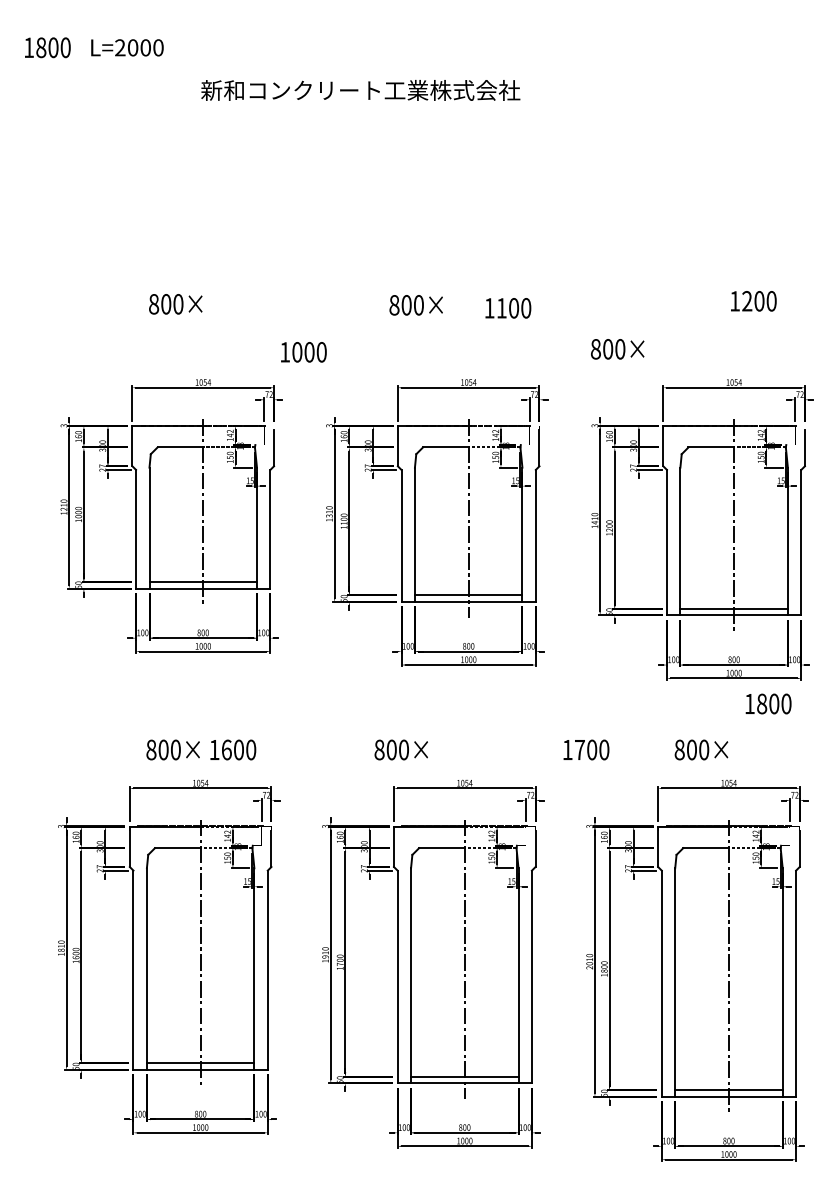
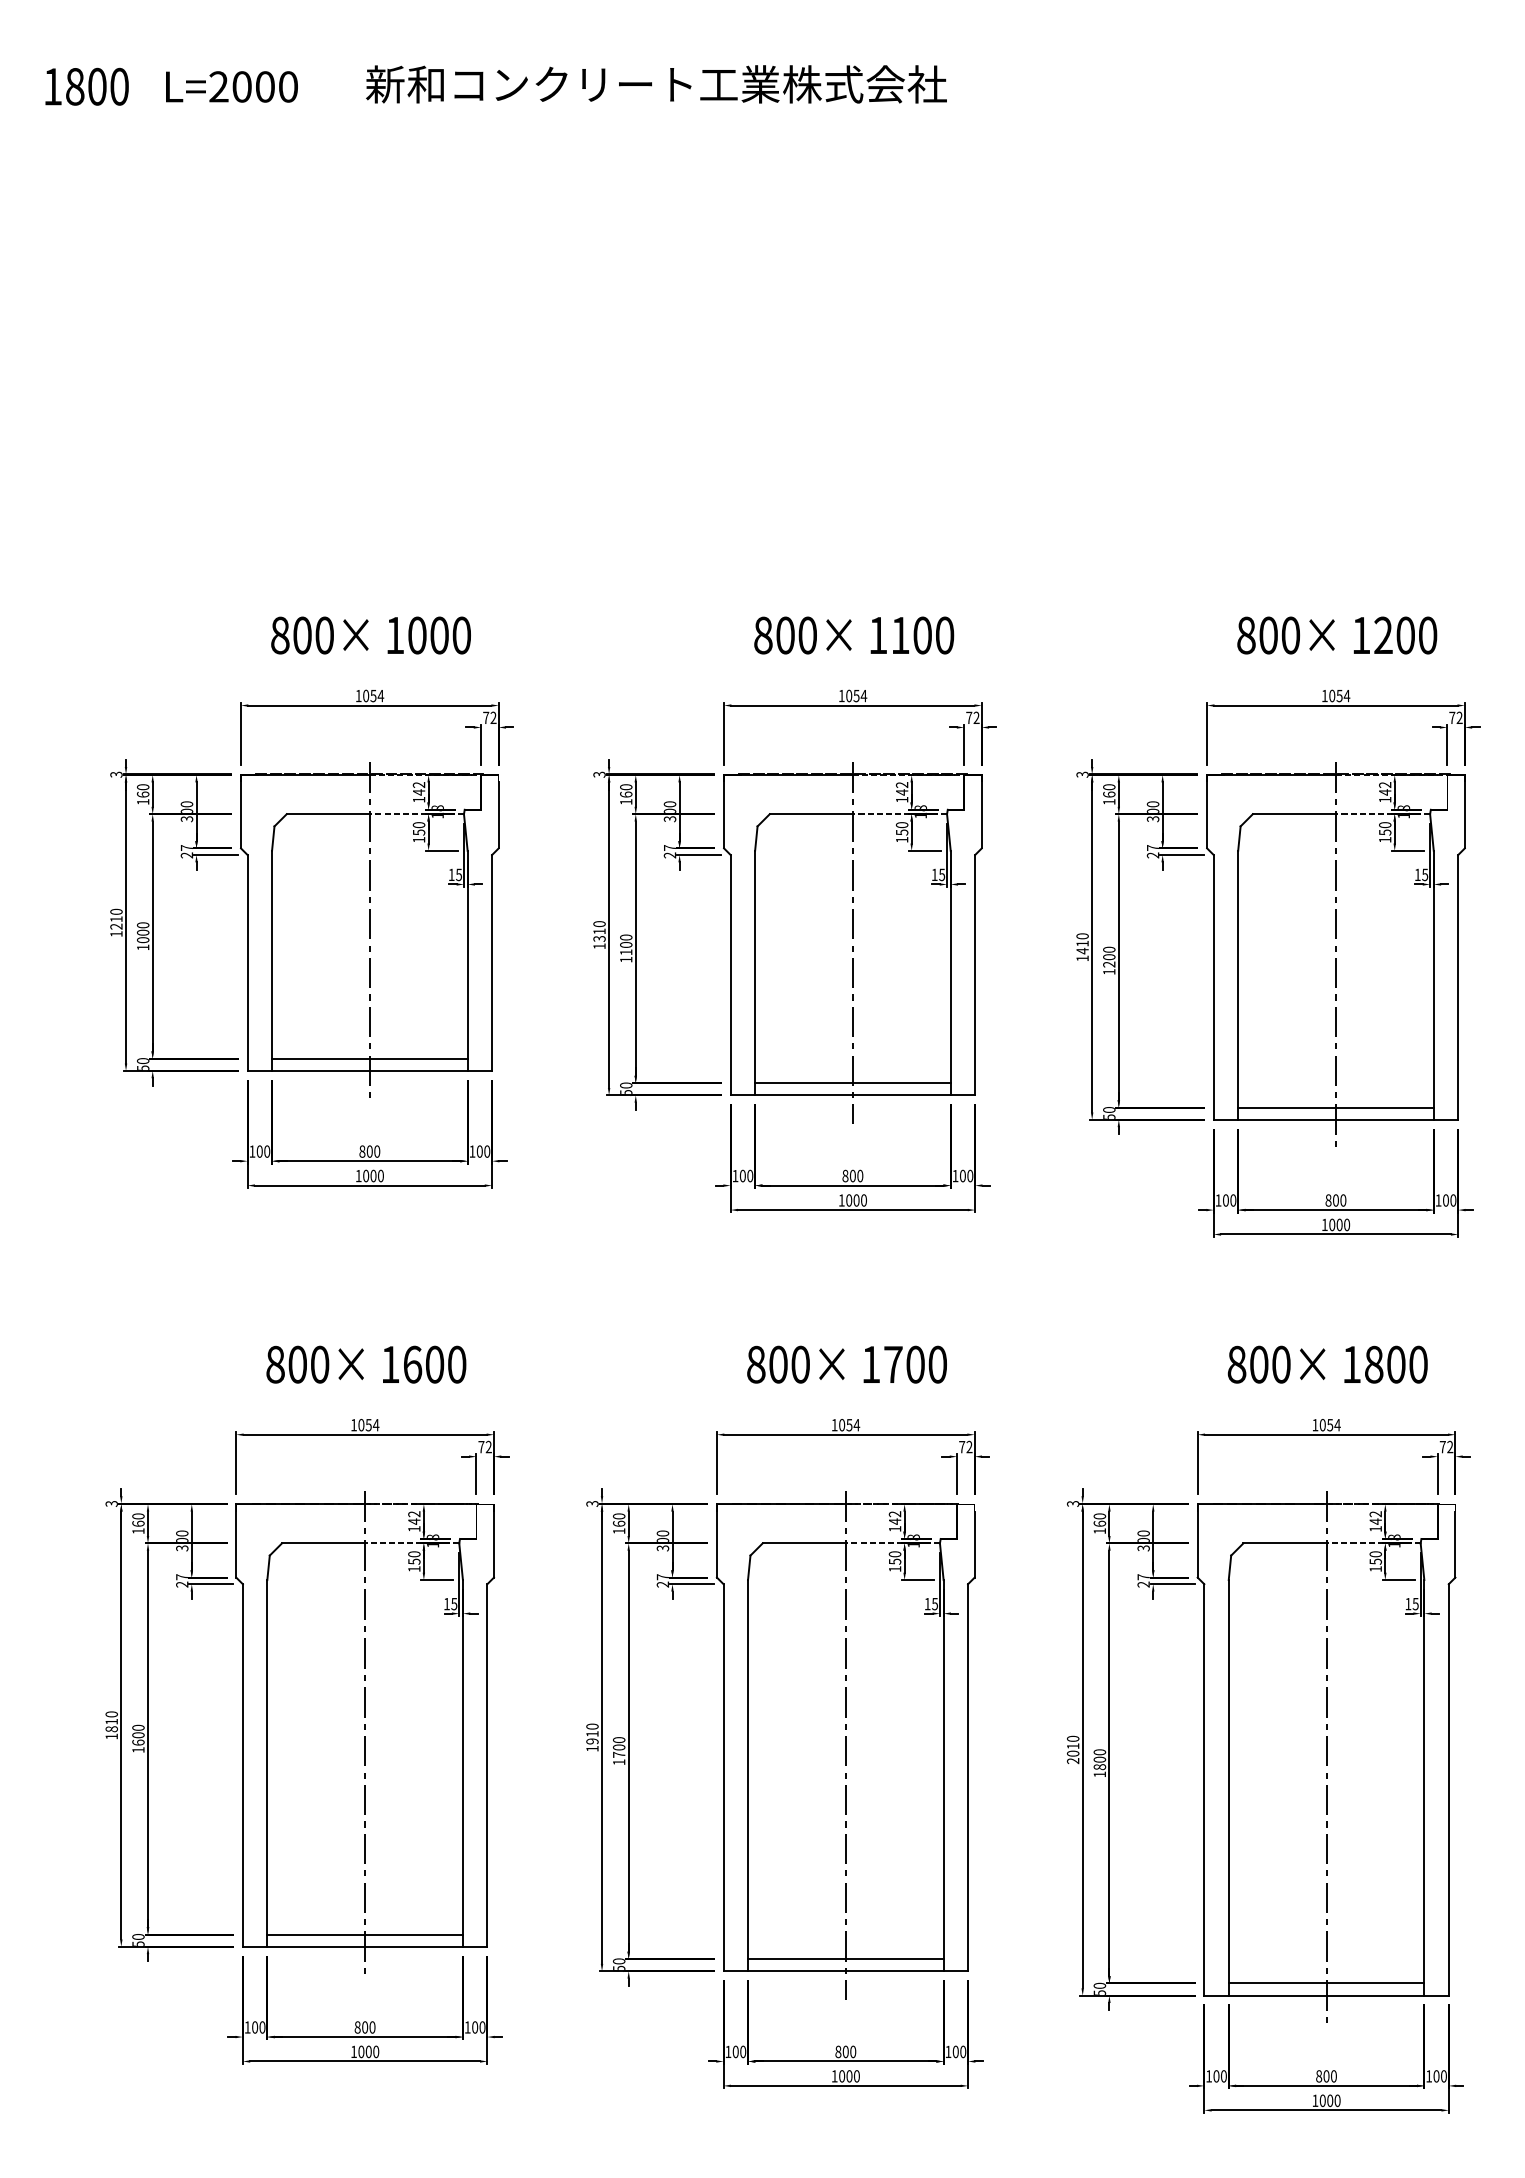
text: (360, 90) -> (656, 84), moved
text: (753, 301) -> (1394, 635), moved
text: (175, 304) -> (319, 635), moved
text: (415, 305) -> (801, 635), moved
text: (508, 308) -> (912, 635), moved
text: (617, 349) -> (1285, 635), moved
text: (303, 352) -> (428, 635), moved
text: (768, 703) -> (1385, 1363), moved
text: (400, 749) -> (794, 1363), moved
text: (586, 749) -> (905, 1363), moved

